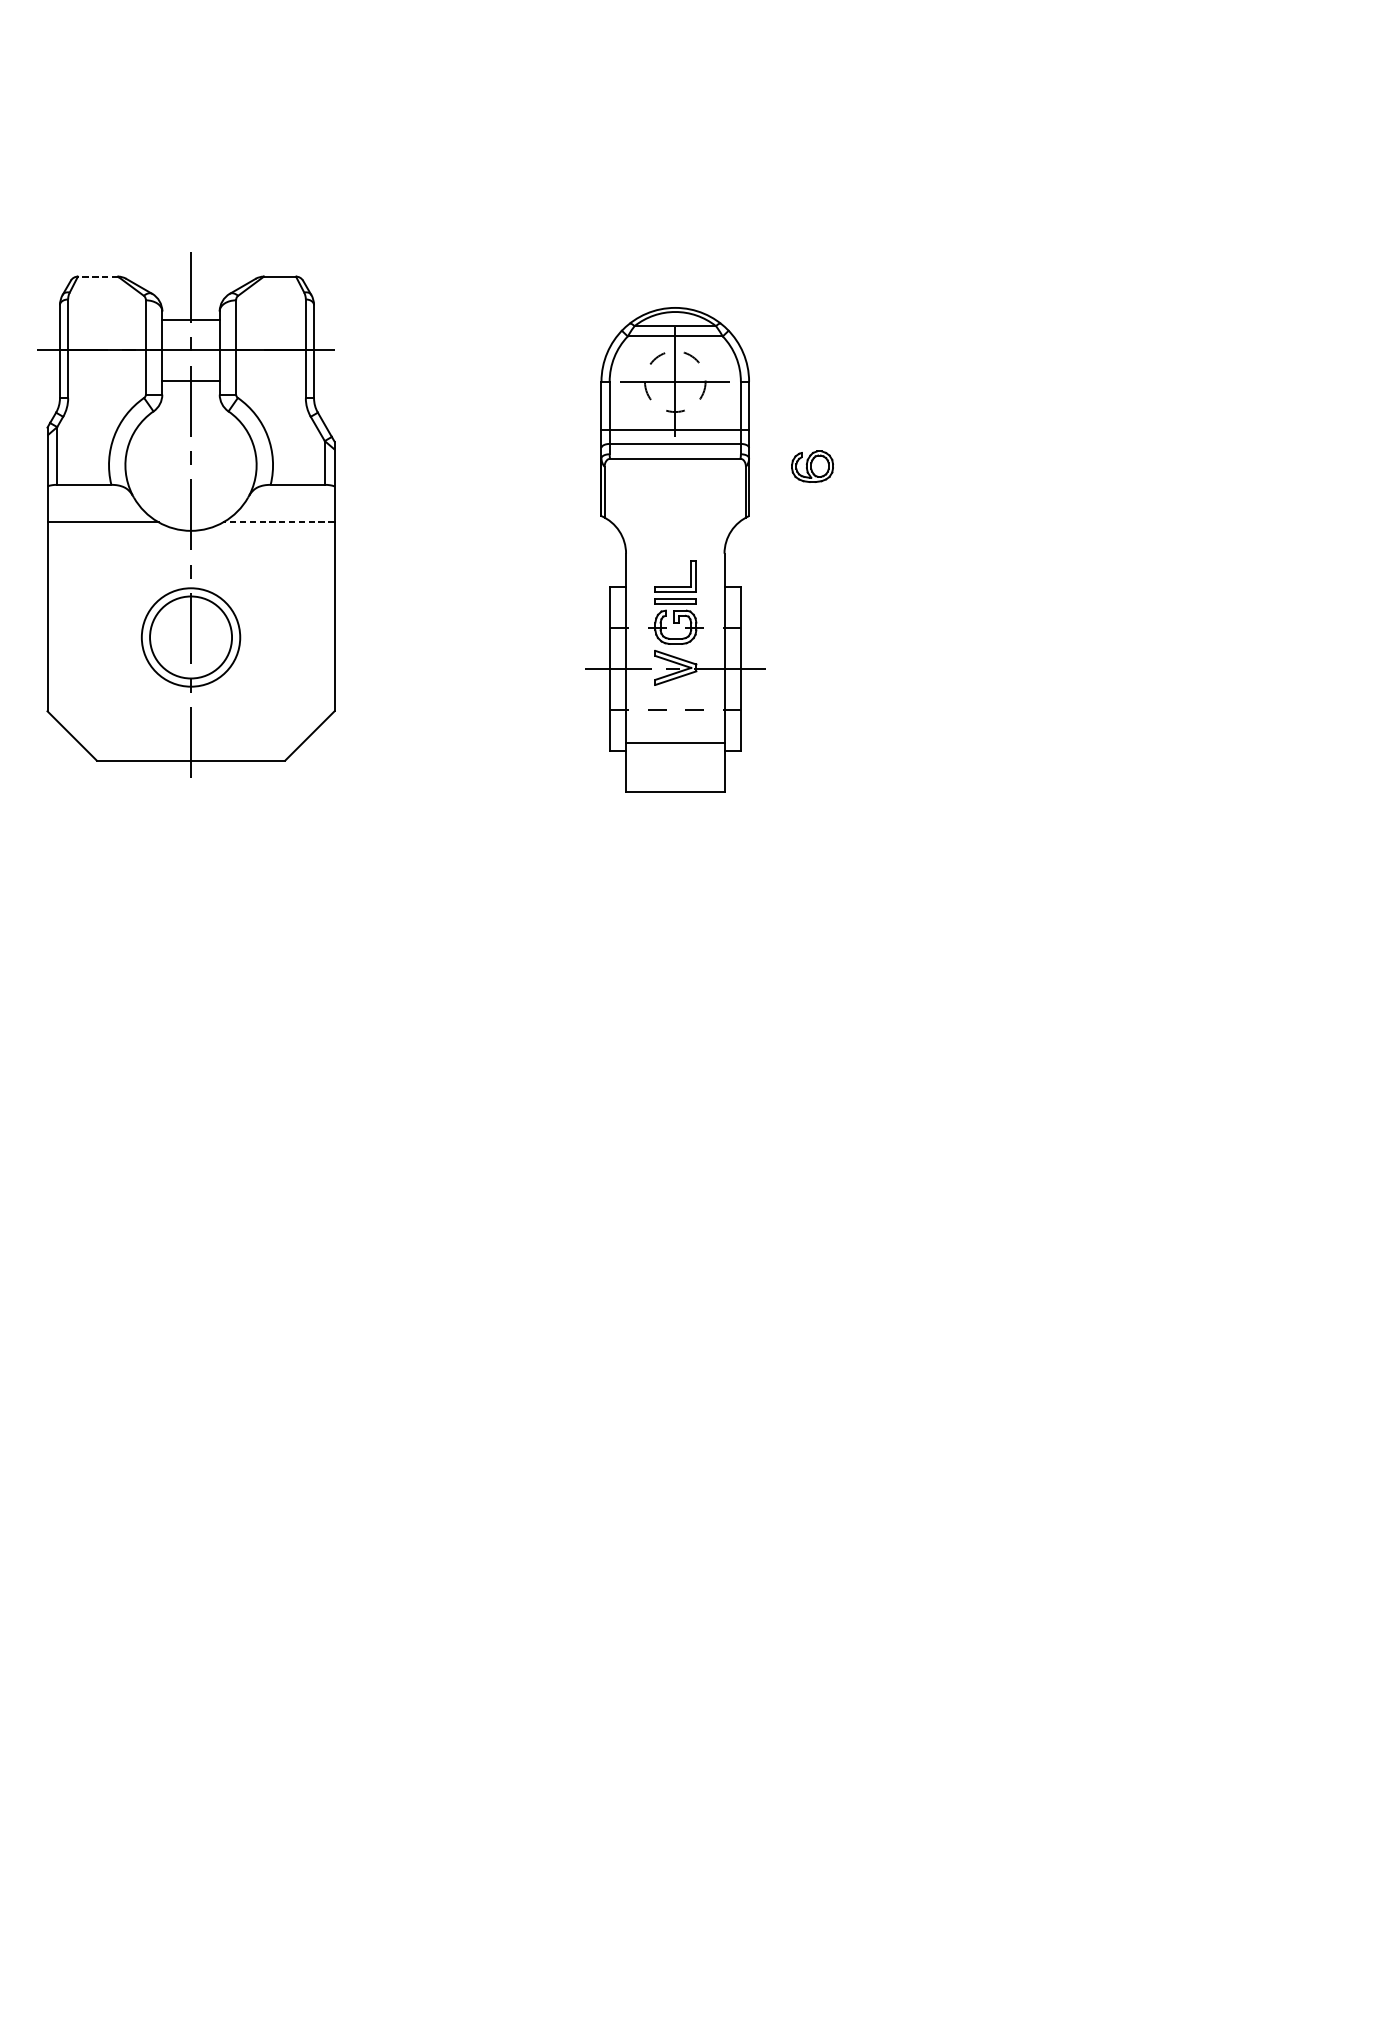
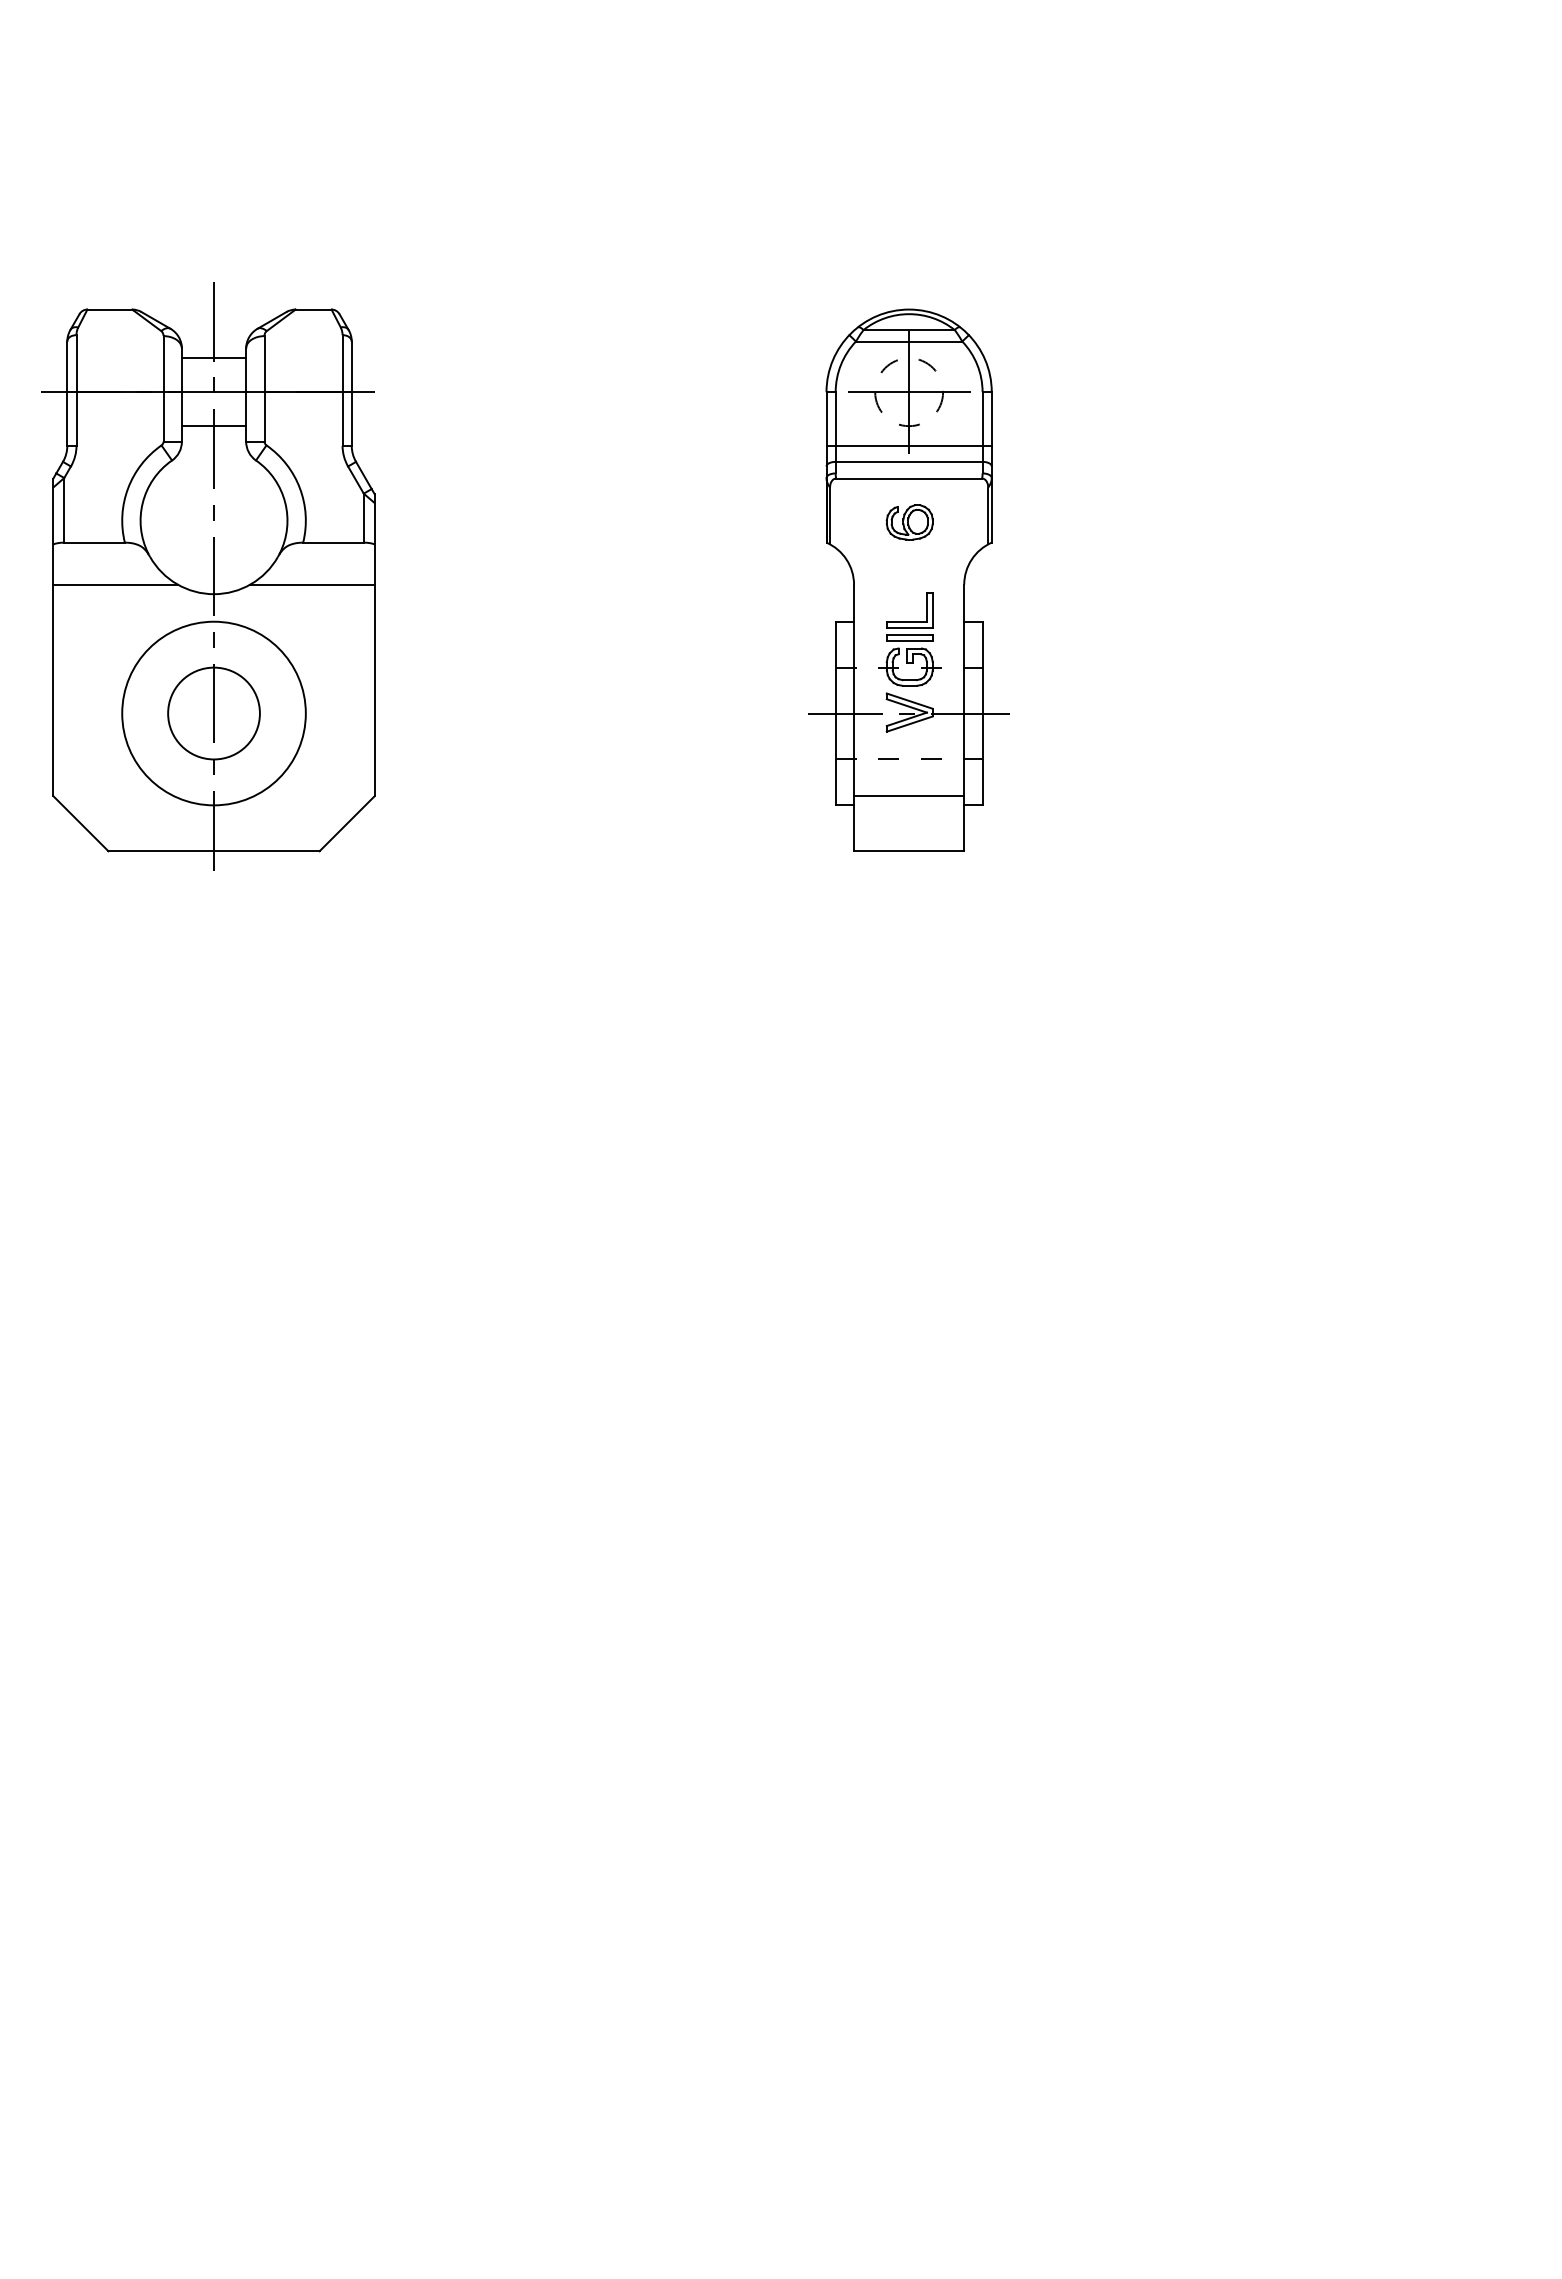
line: (97, 276) -> (109, 309), dashed -> solid
line: (278, 522) -> (311, 584), dashed -> solid
part: (674, 549) -> (908, 579), moved
circle: (190, 637) -> (213, 713), size x1.67

